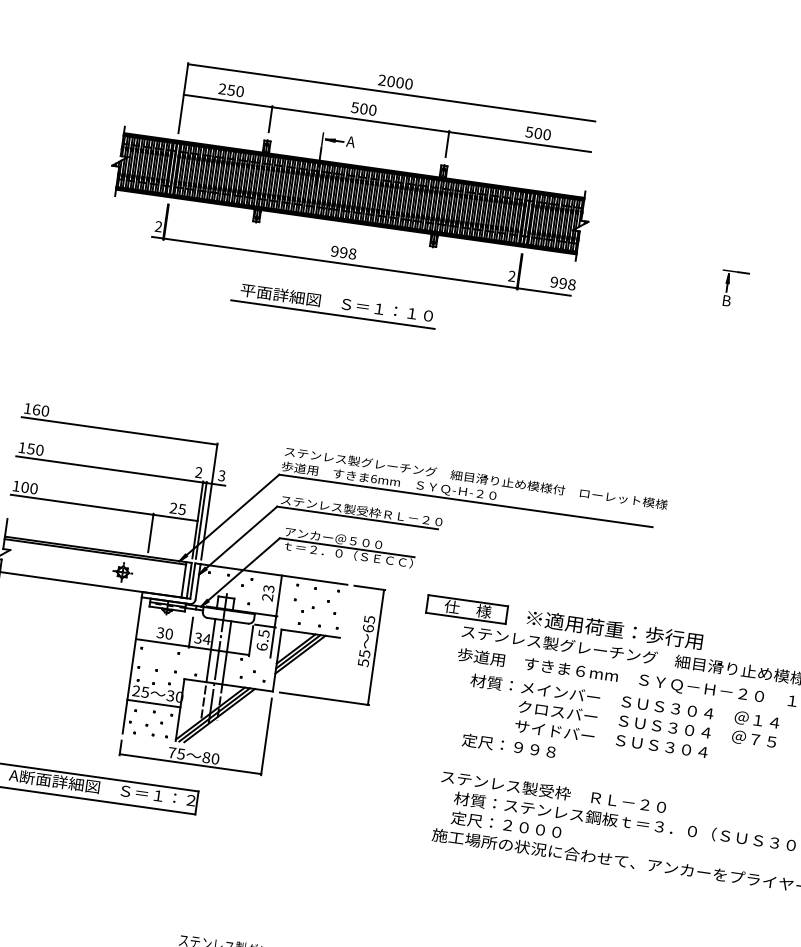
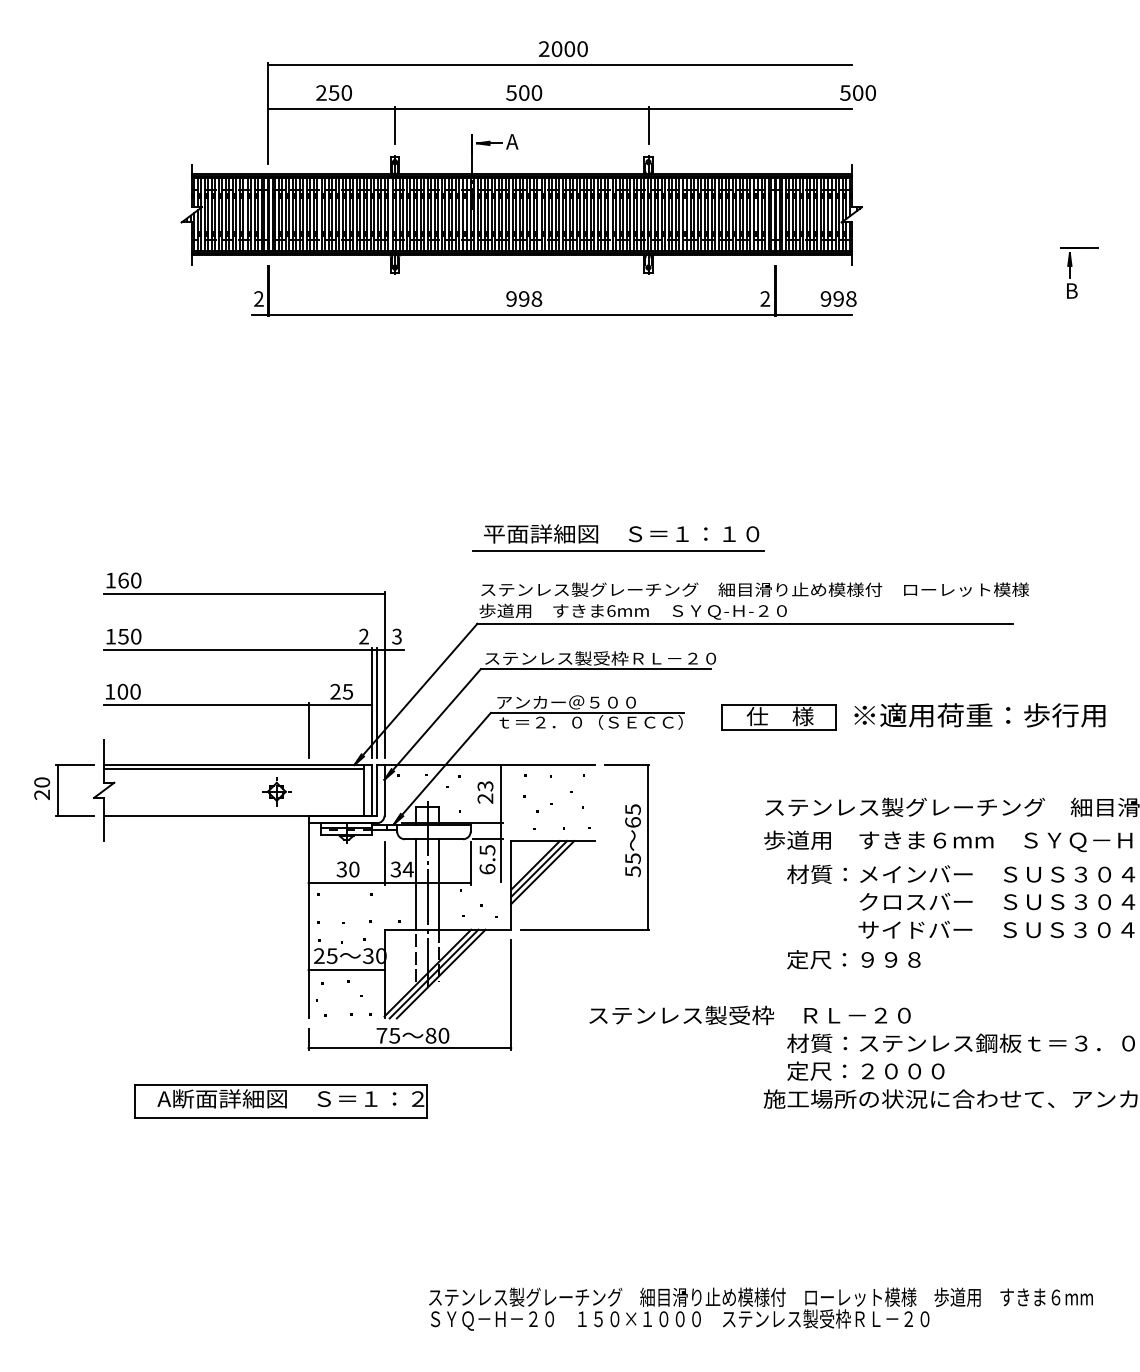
text: (537, 133) -> (857, 92), moved
part: (342, 306) -> (629, 538), moved
part: (466, 609) -> (778, 717), moved
text: (614, 629) -> (979, 715), moved
text: (553, 791) -> (749, 1015), moved

